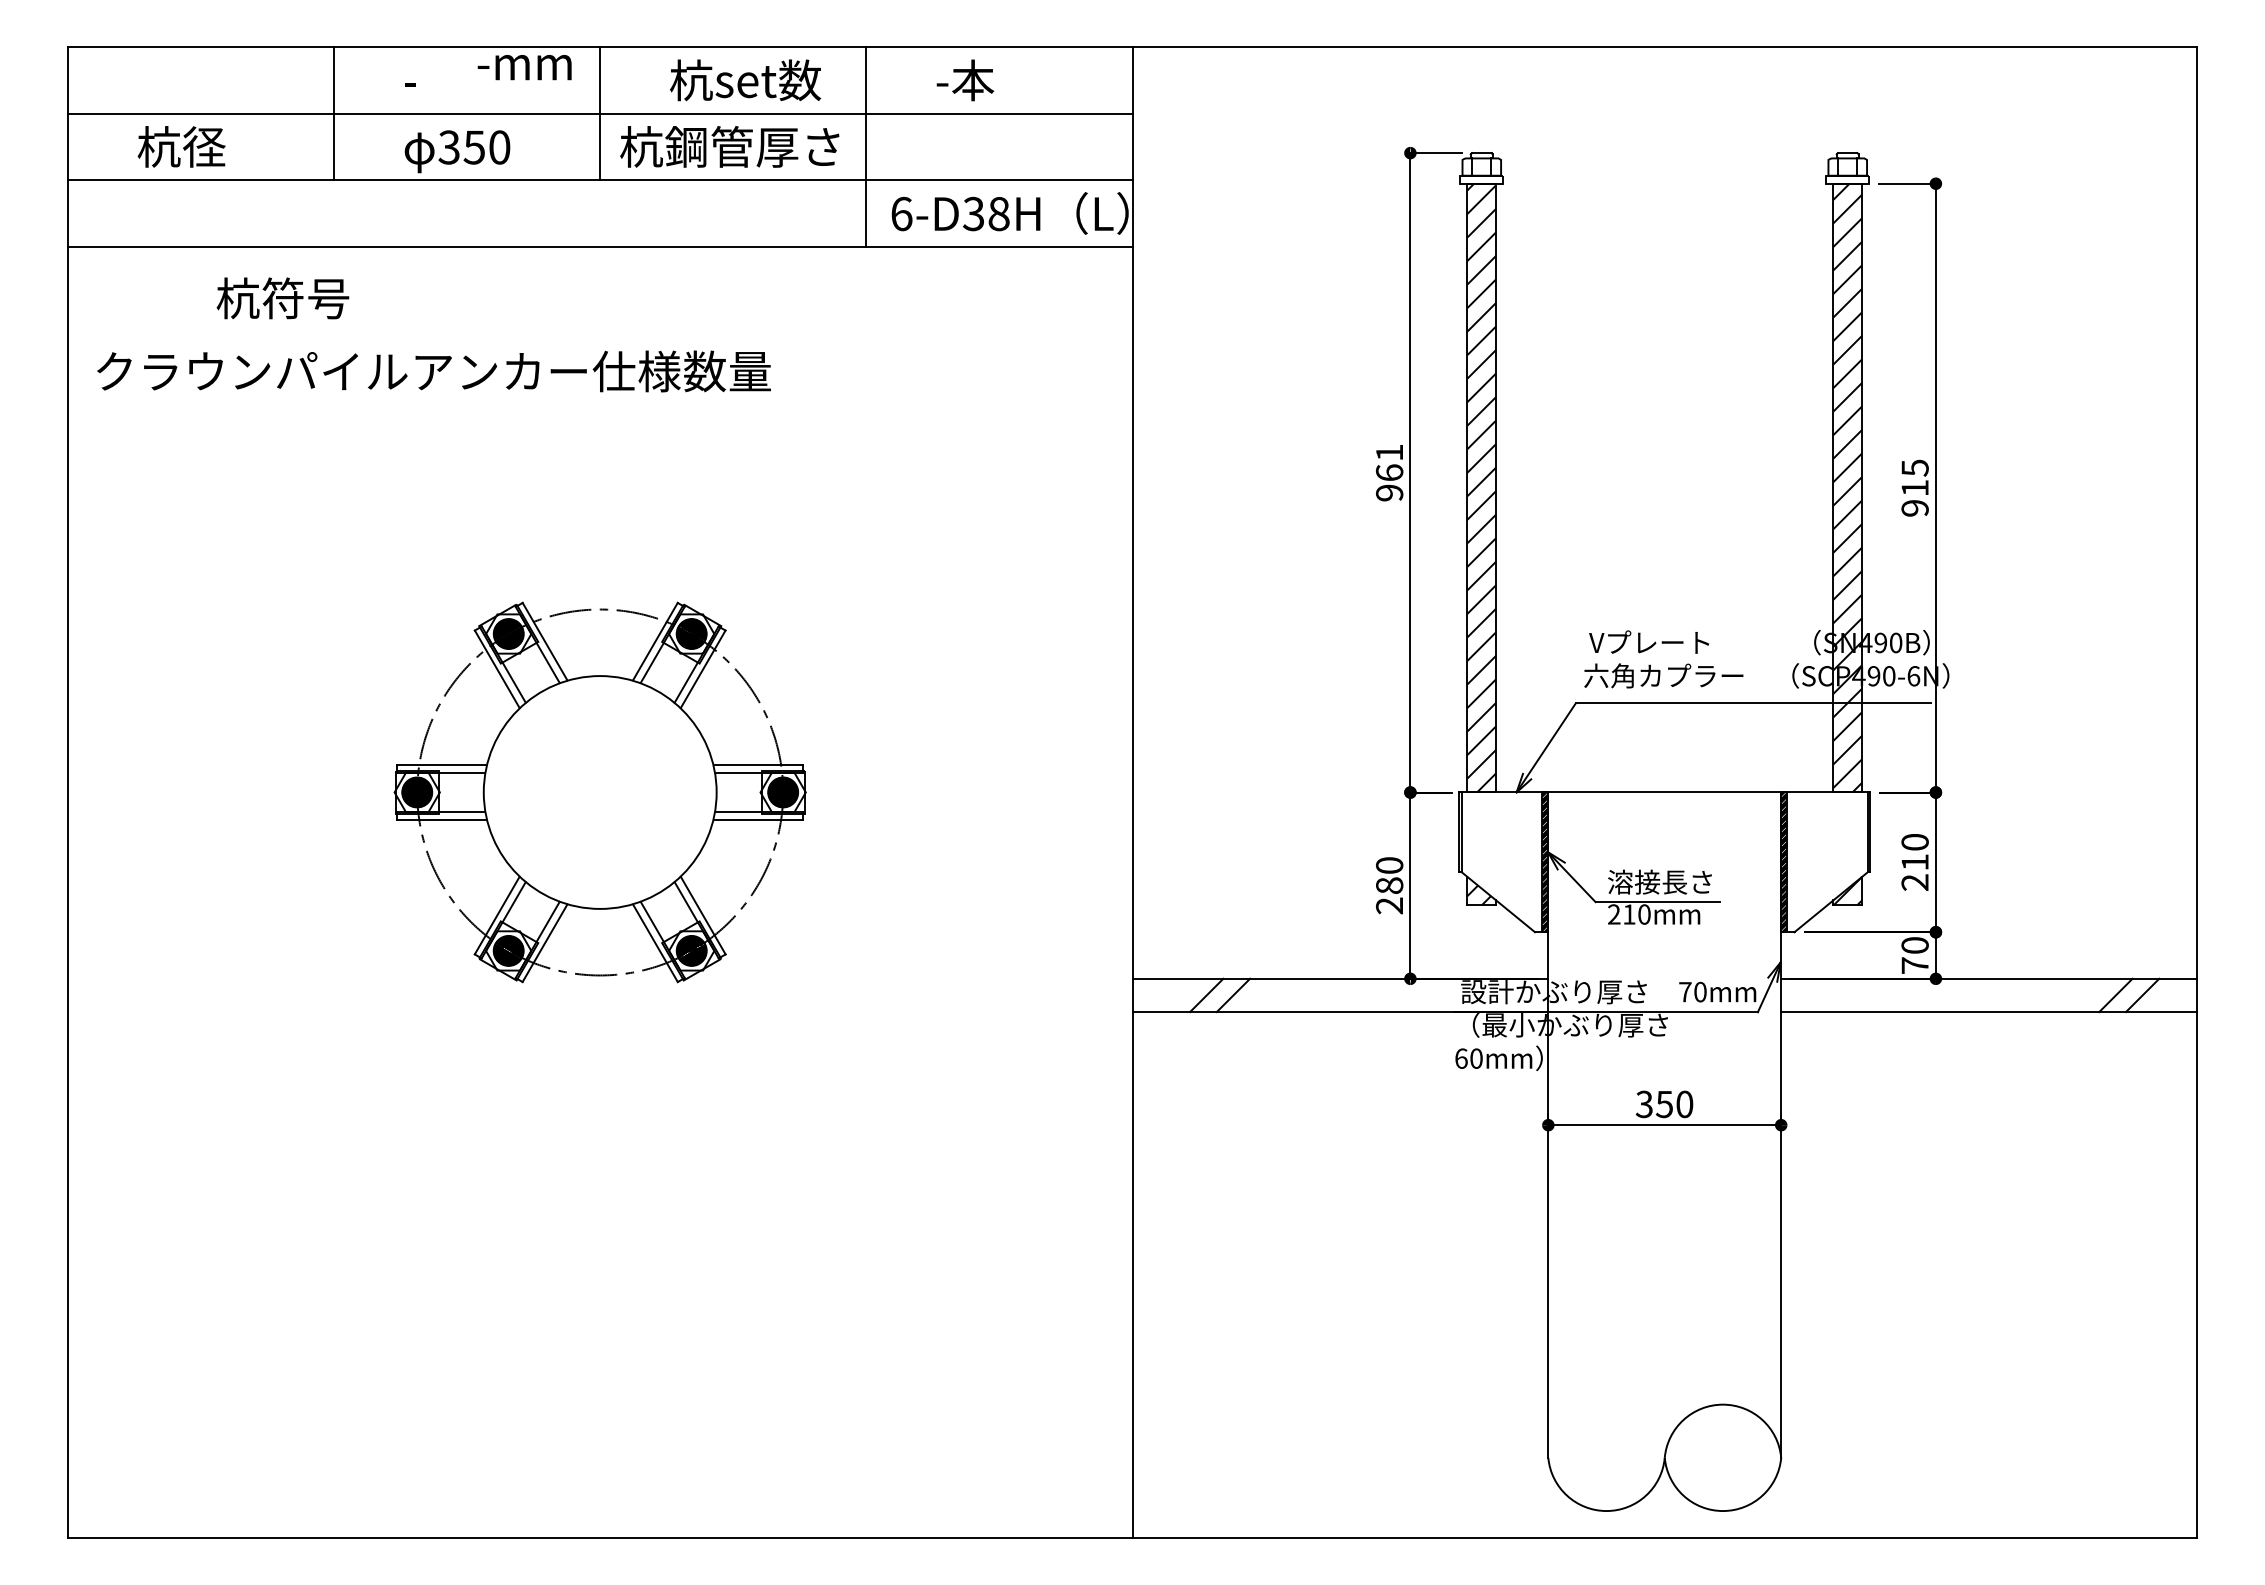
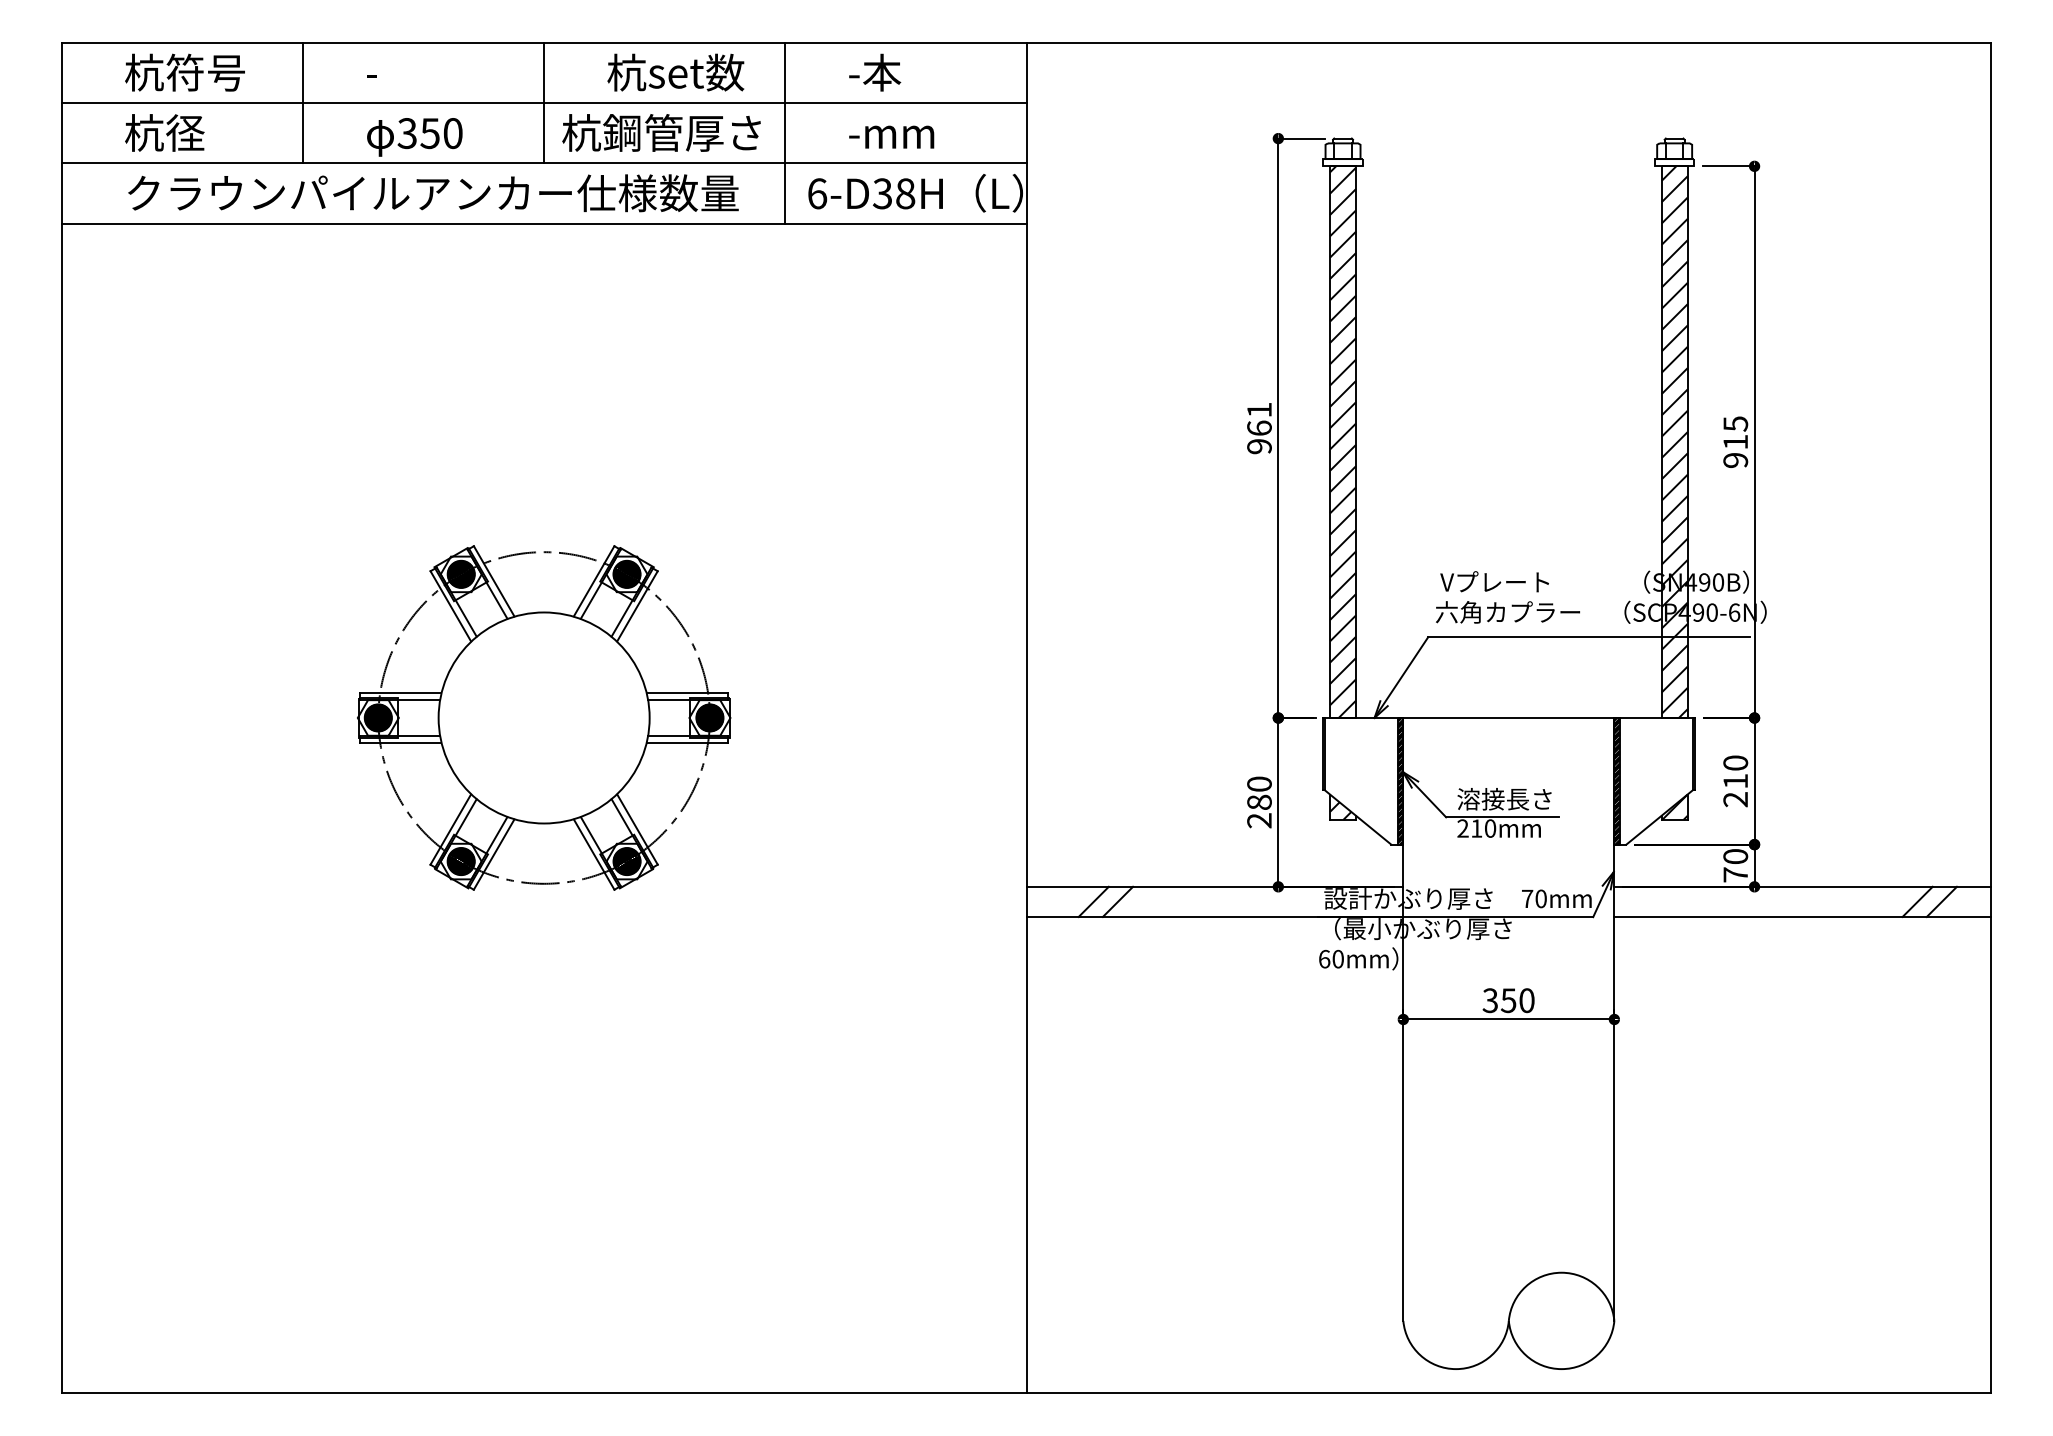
text: (524, 67) -> (891, 137), moved
text: (282, 298) -> (184, 72), moved
text: (433, 371) -> (432, 193), moved

